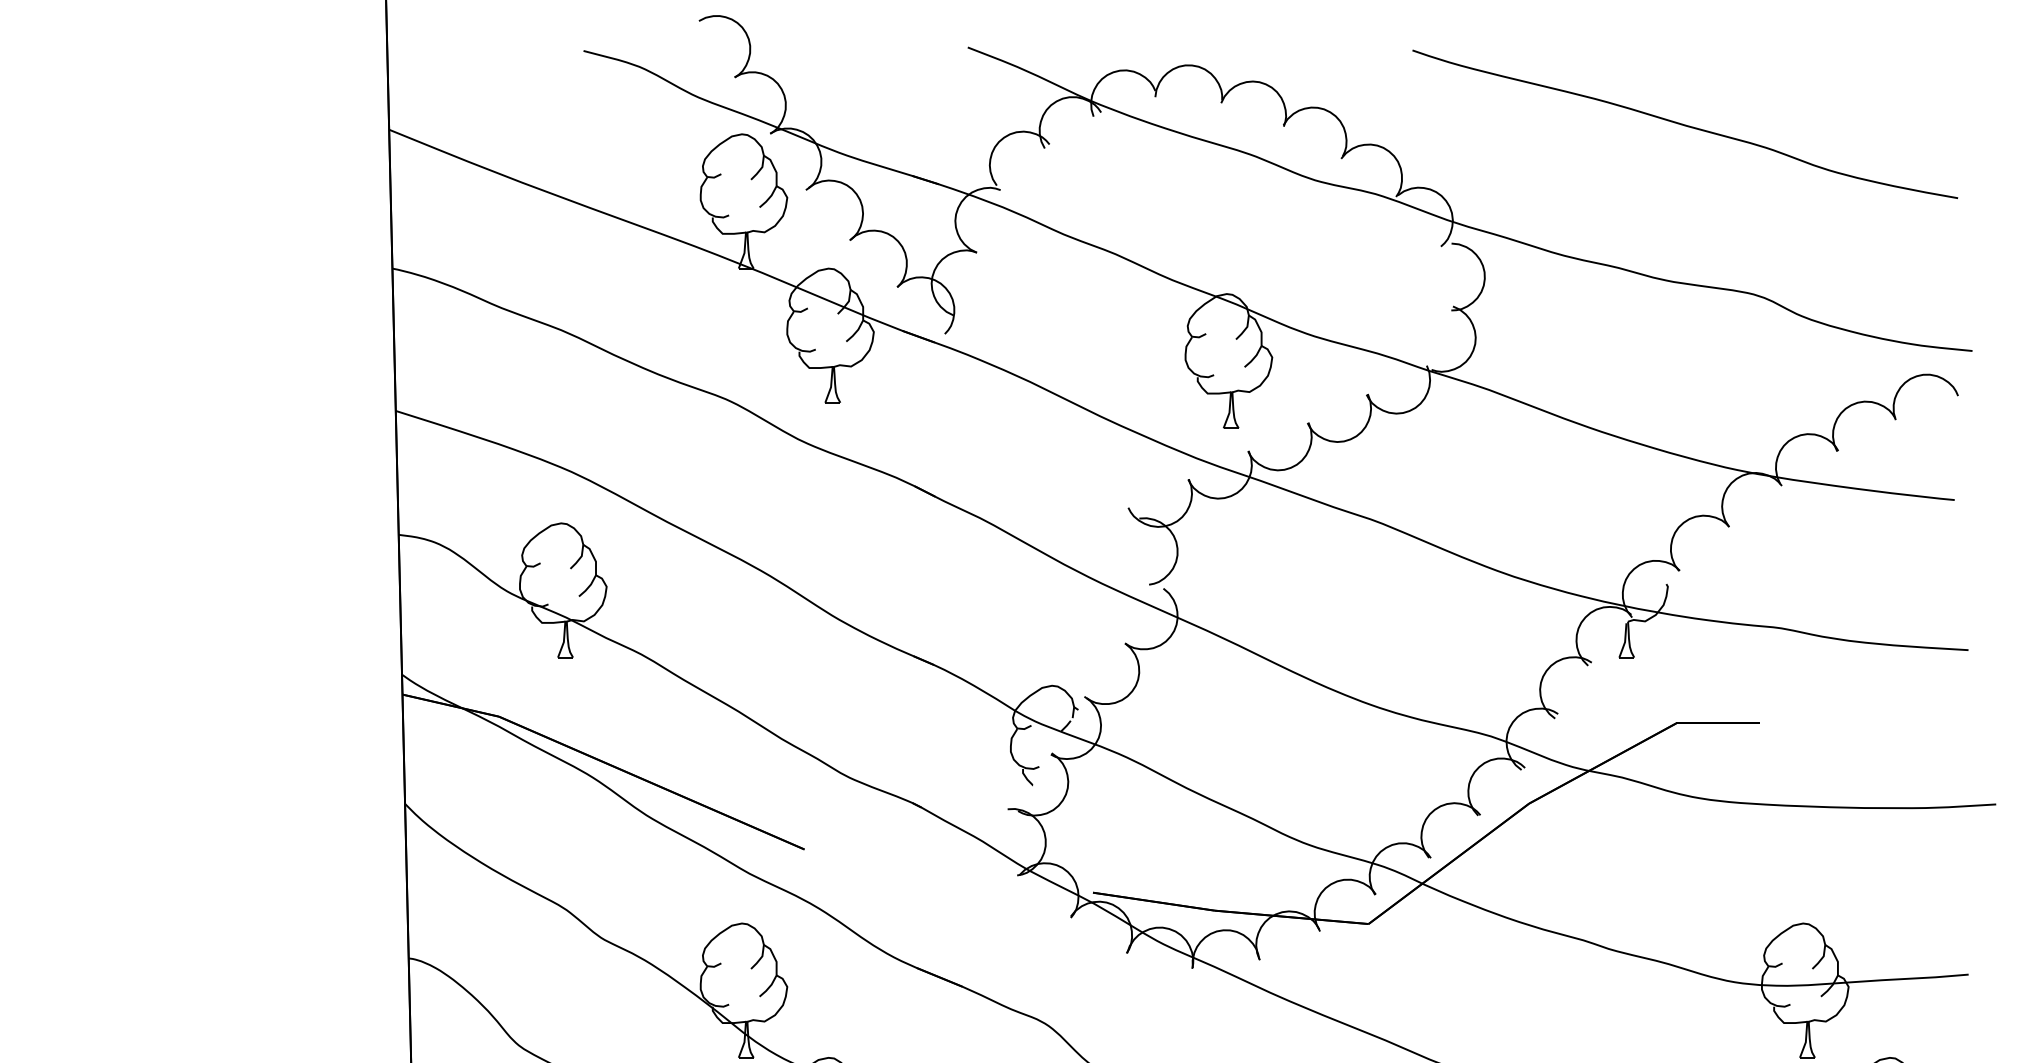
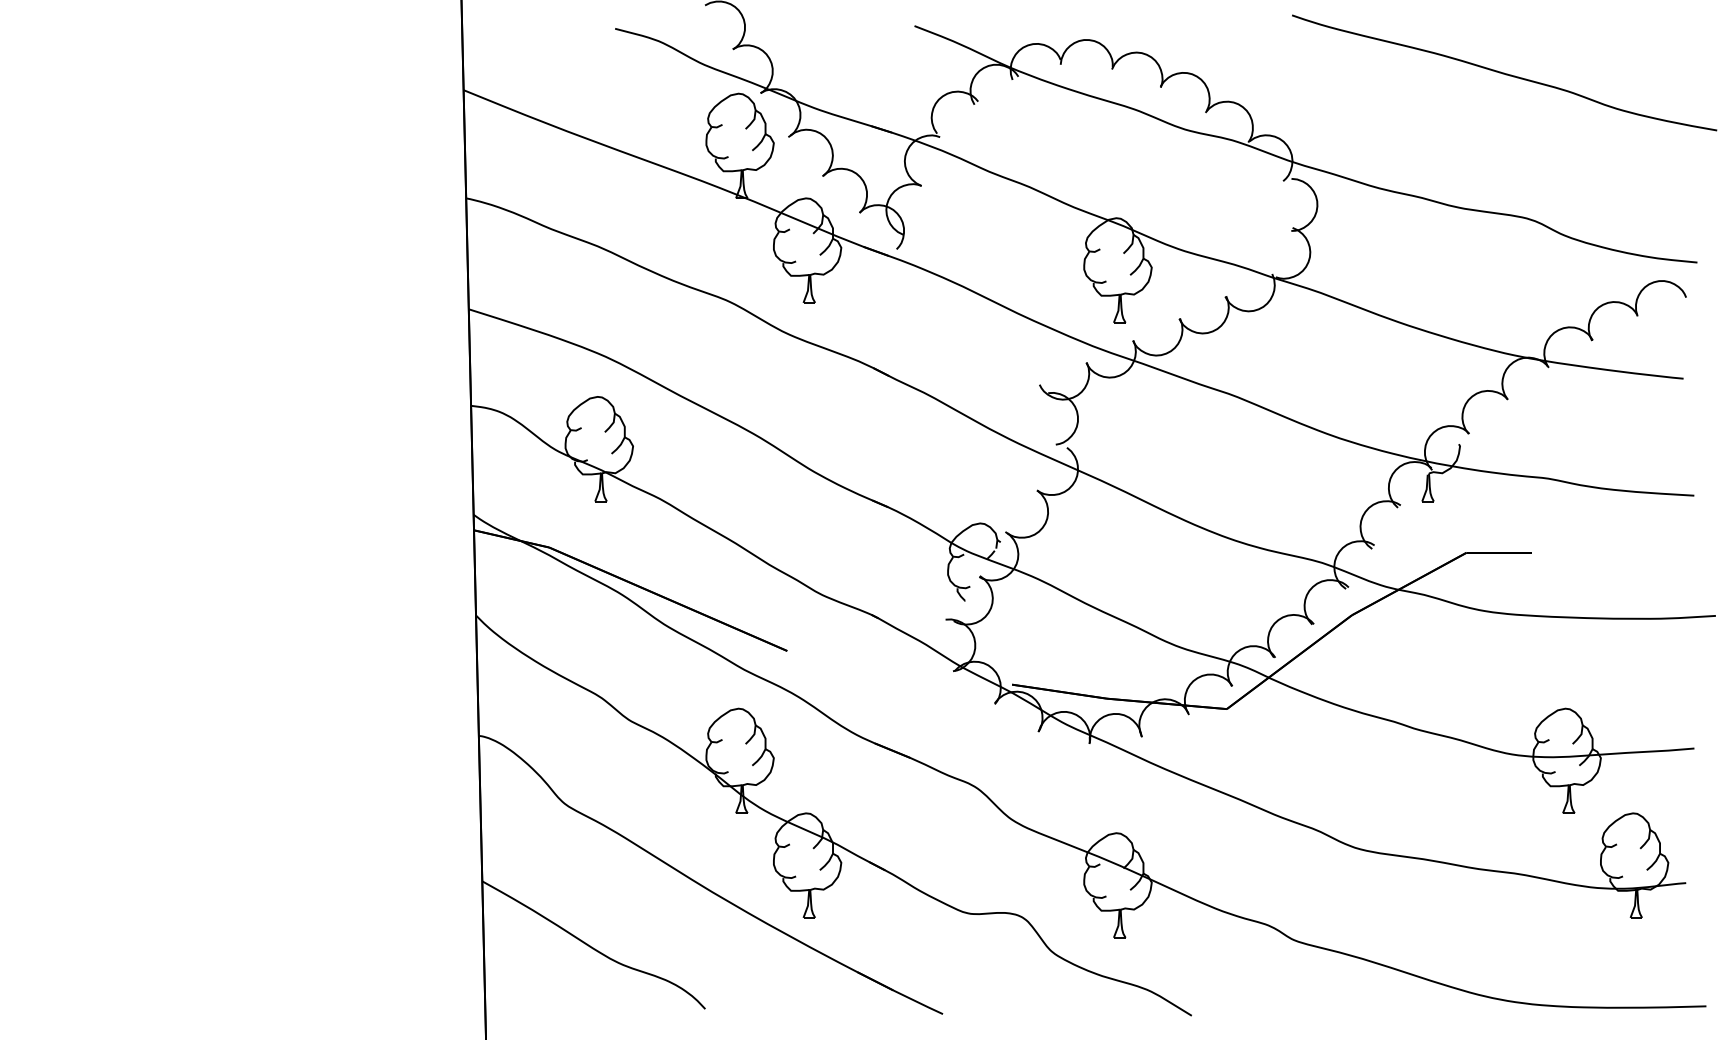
curve: (1685, 123) -> (1504, 72), moved

